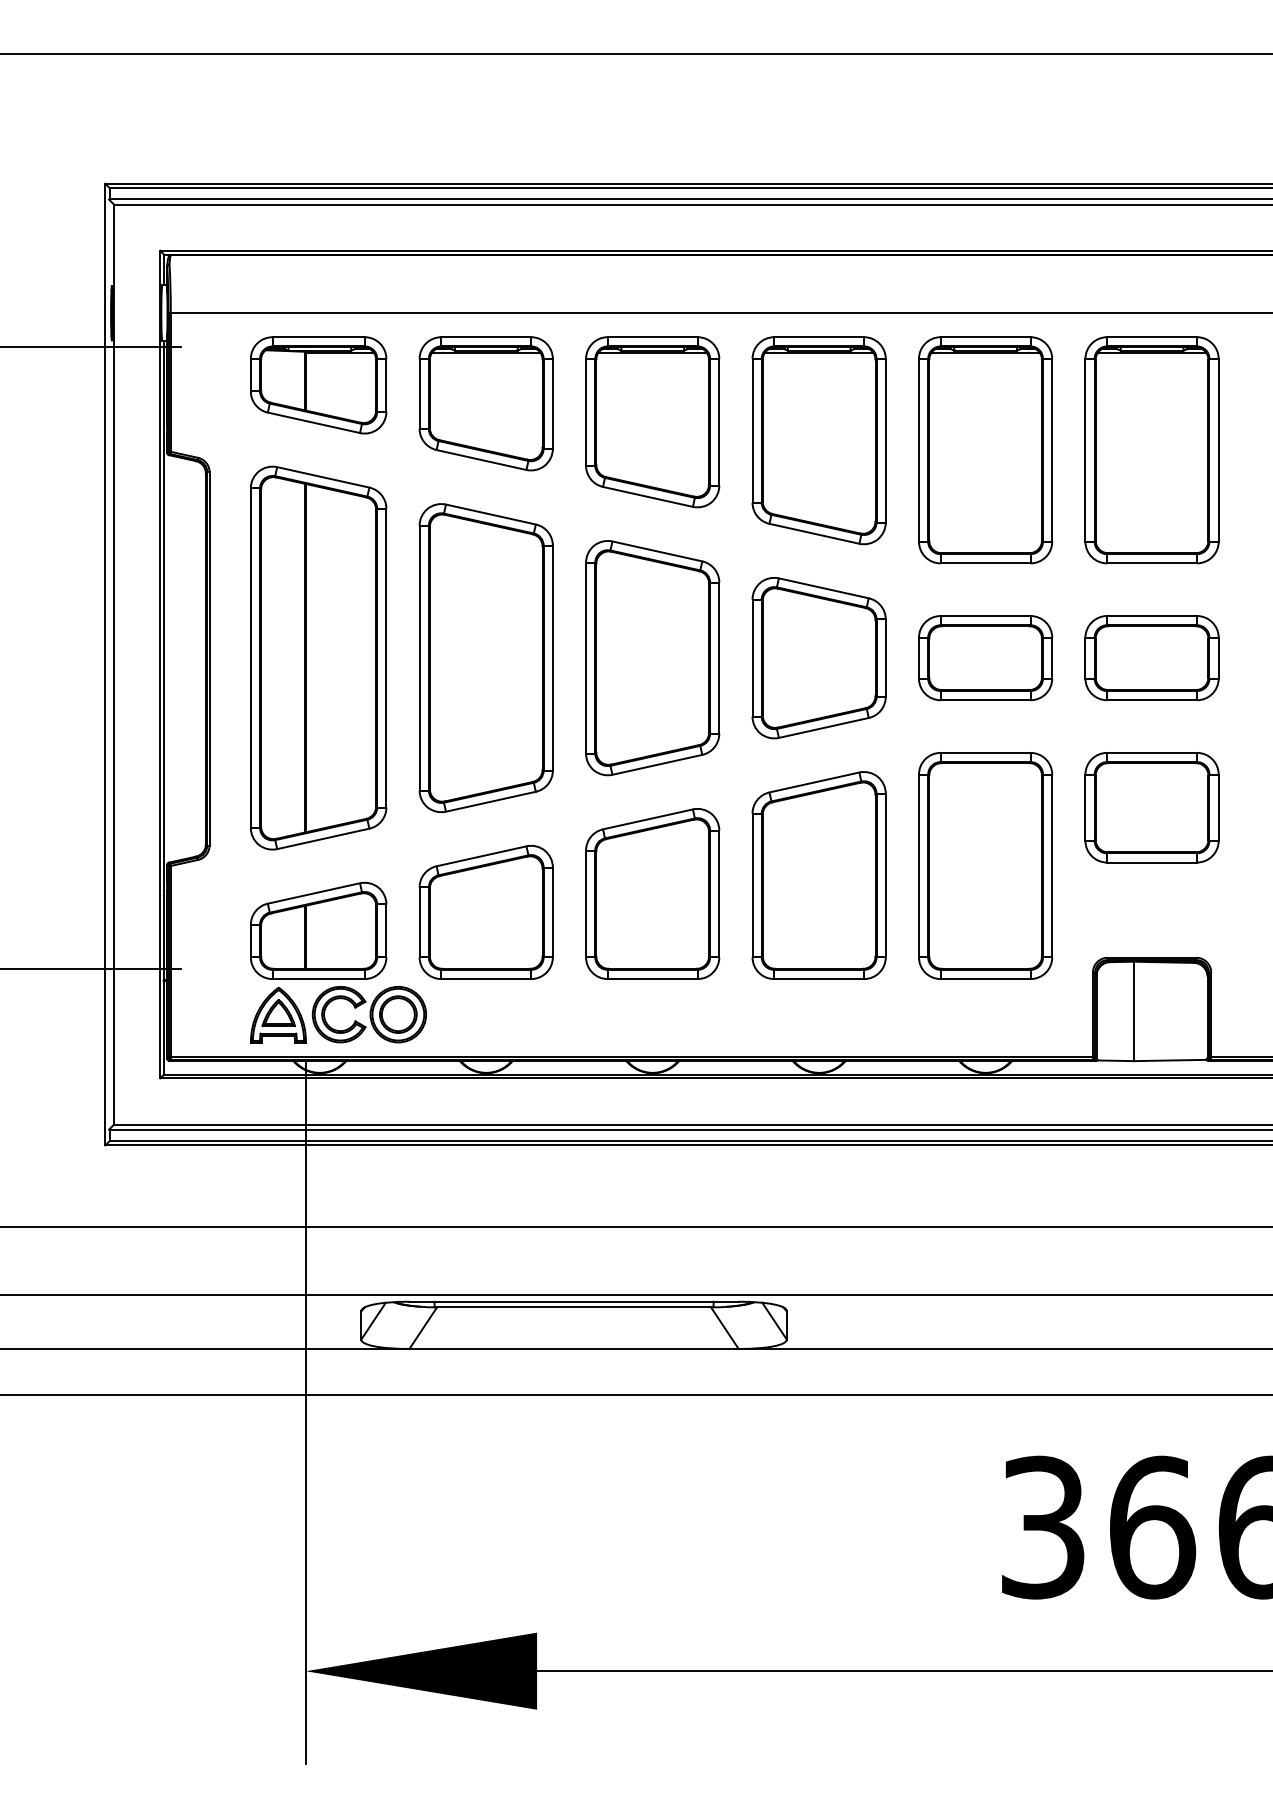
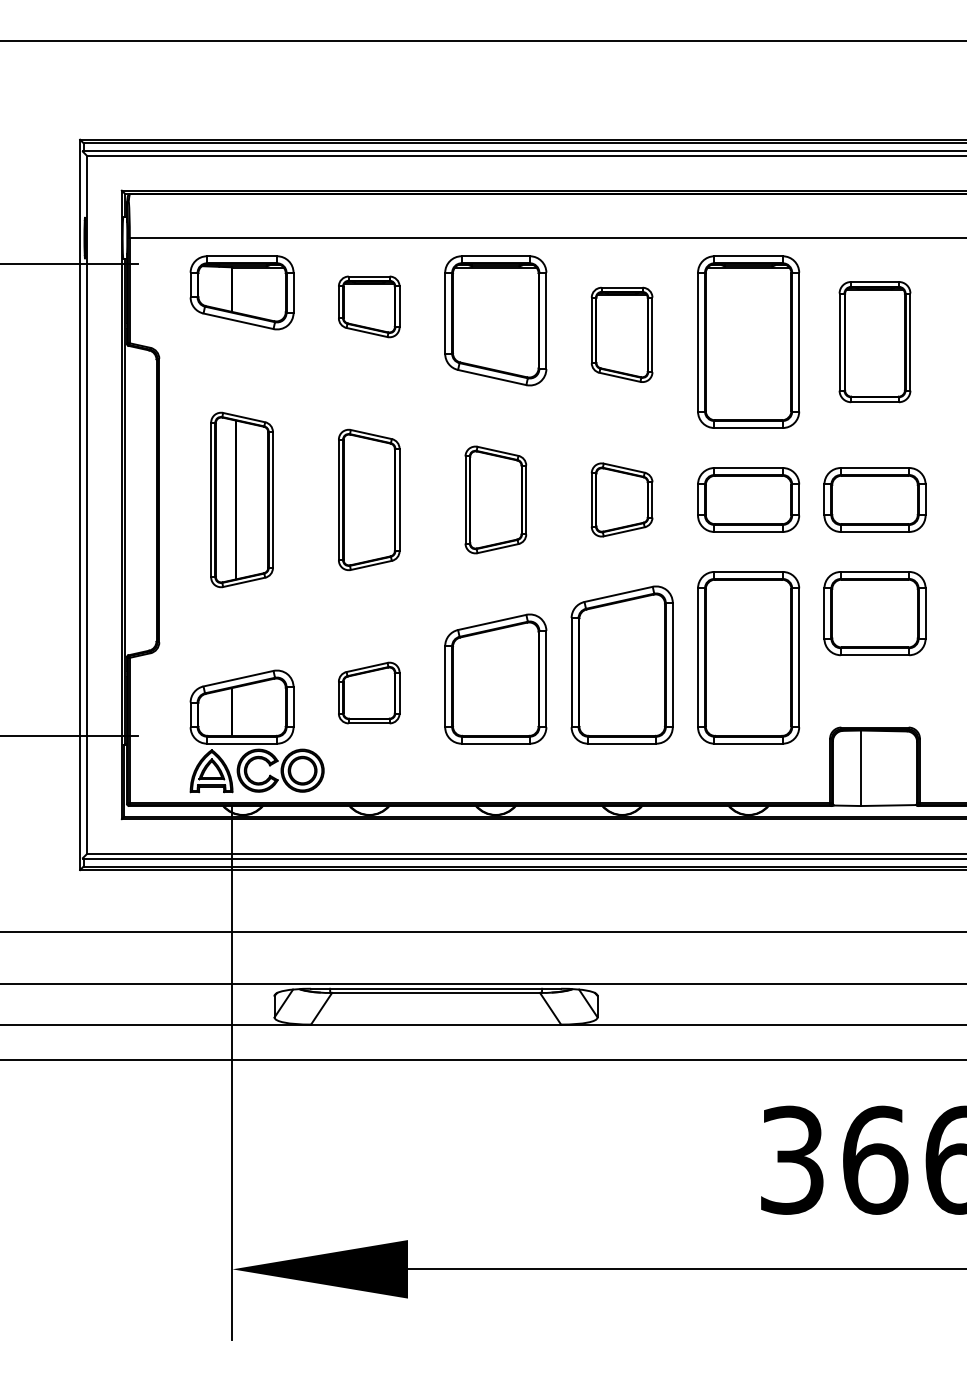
part: (485, 403) -> (368, 306), size x0.6
part: (818, 440) -> (621, 334), size x0.6
part: (1151, 449) -> (874, 341), size x0.7
part: (317, 657) -> (241, 499), size x0.6
part: (485, 657) -> (368, 499), size x0.6
part: (652, 657) -> (495, 499), size x0.6
part: (818, 657) -> (621, 499), size x0.6
part: (485, 911) -> (368, 692), size x0.6

